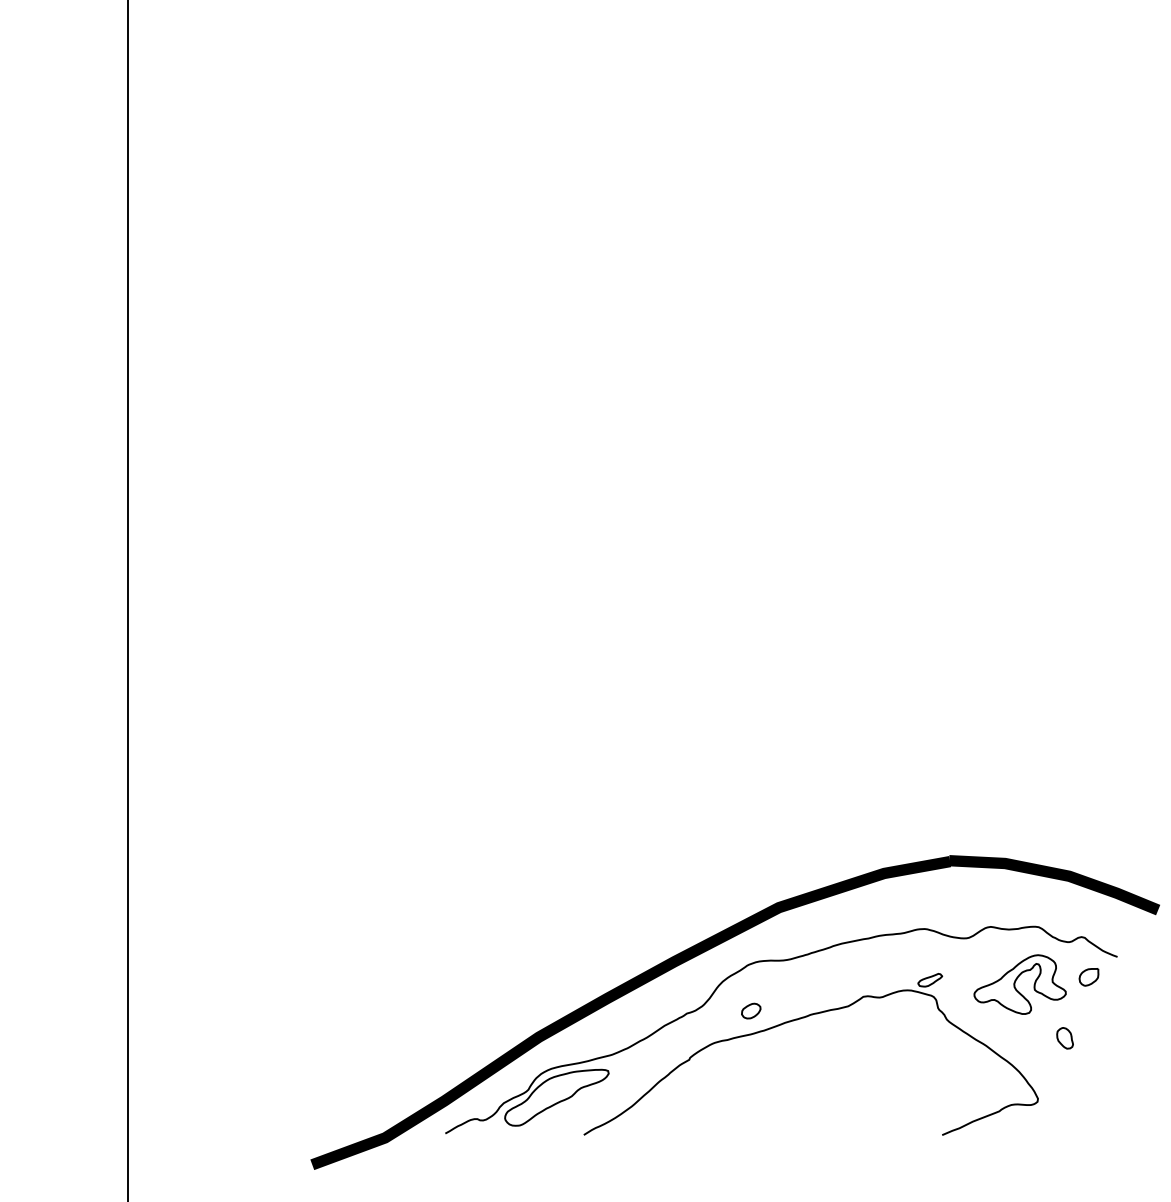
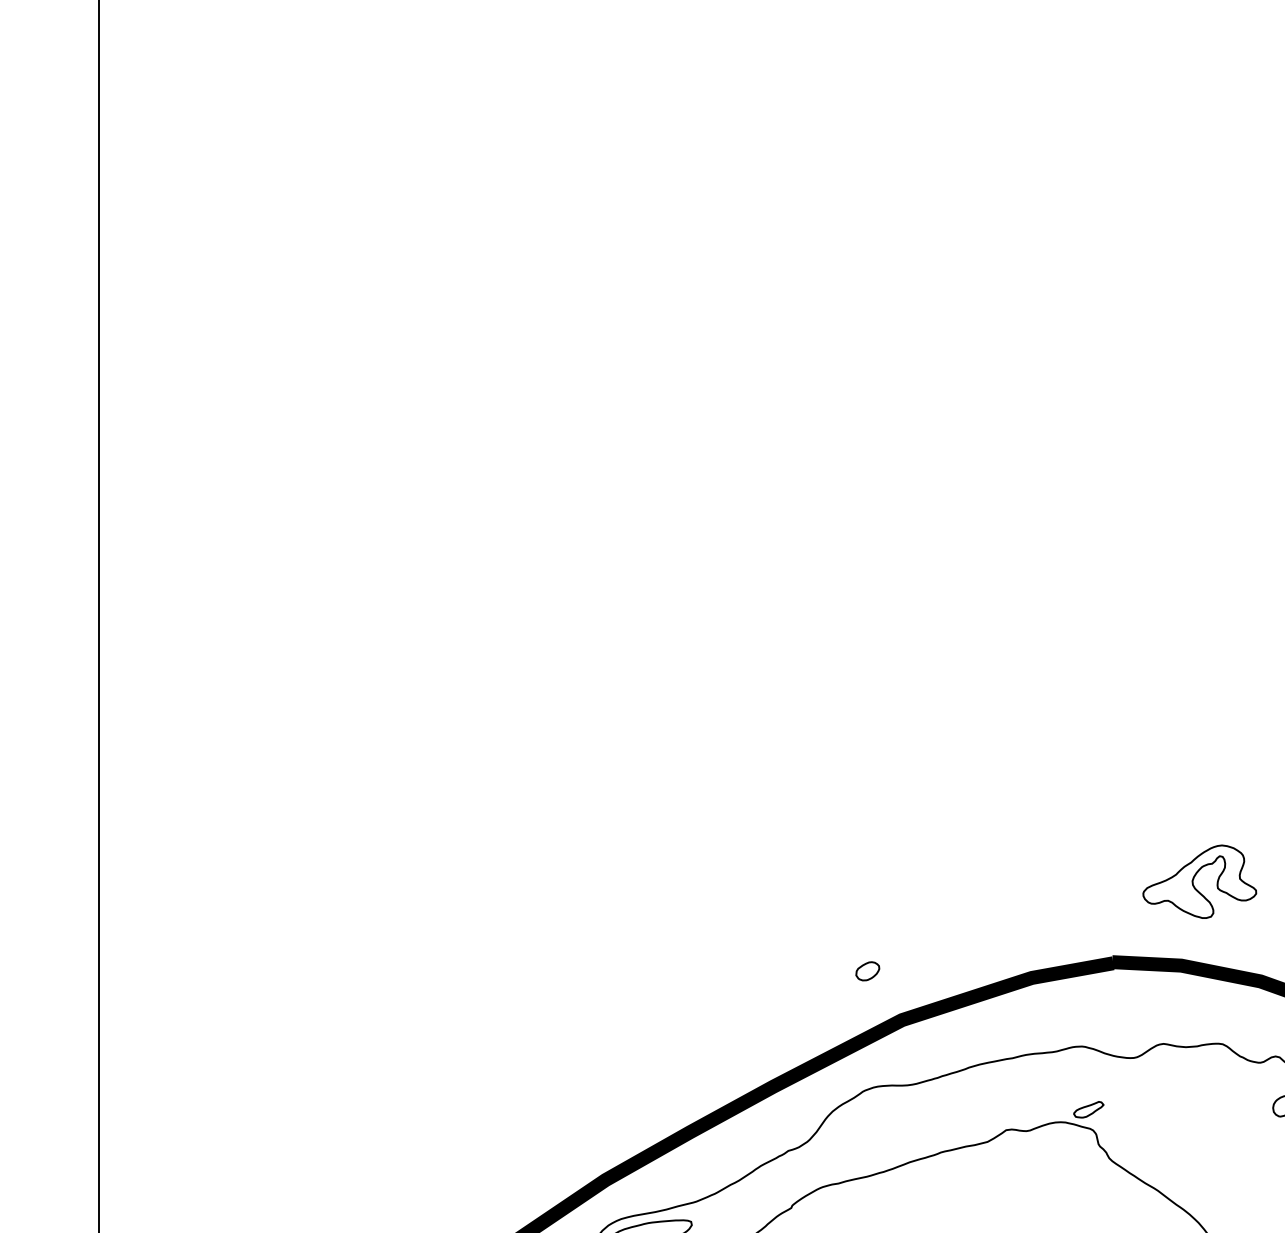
part: (1019, 984) -> (1198, 881), moved
part: (751, 1010) -> (868, 970), moved
part: (1064, 1038) -> (1254, 1181), removed

